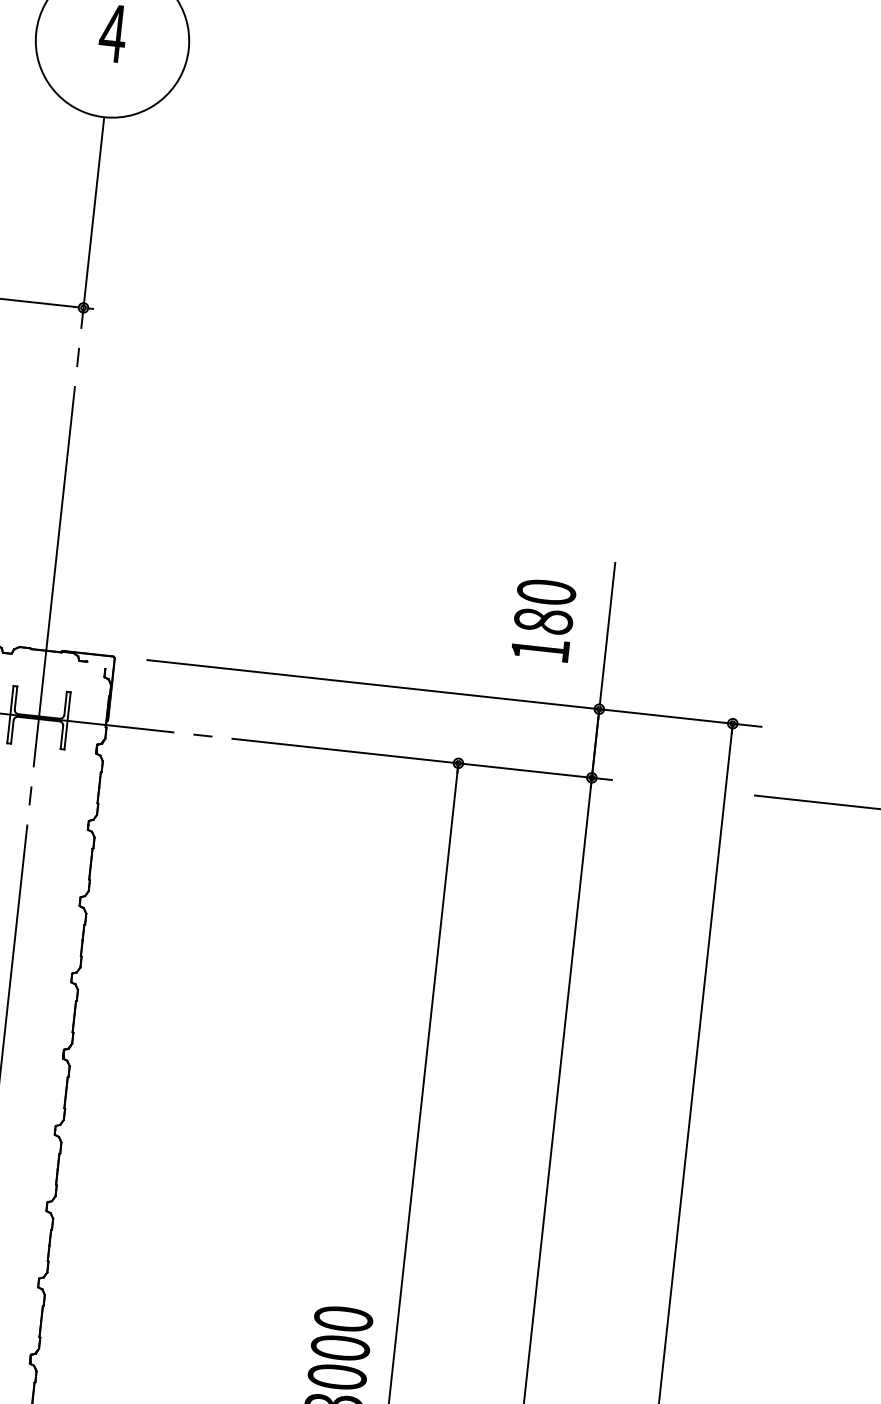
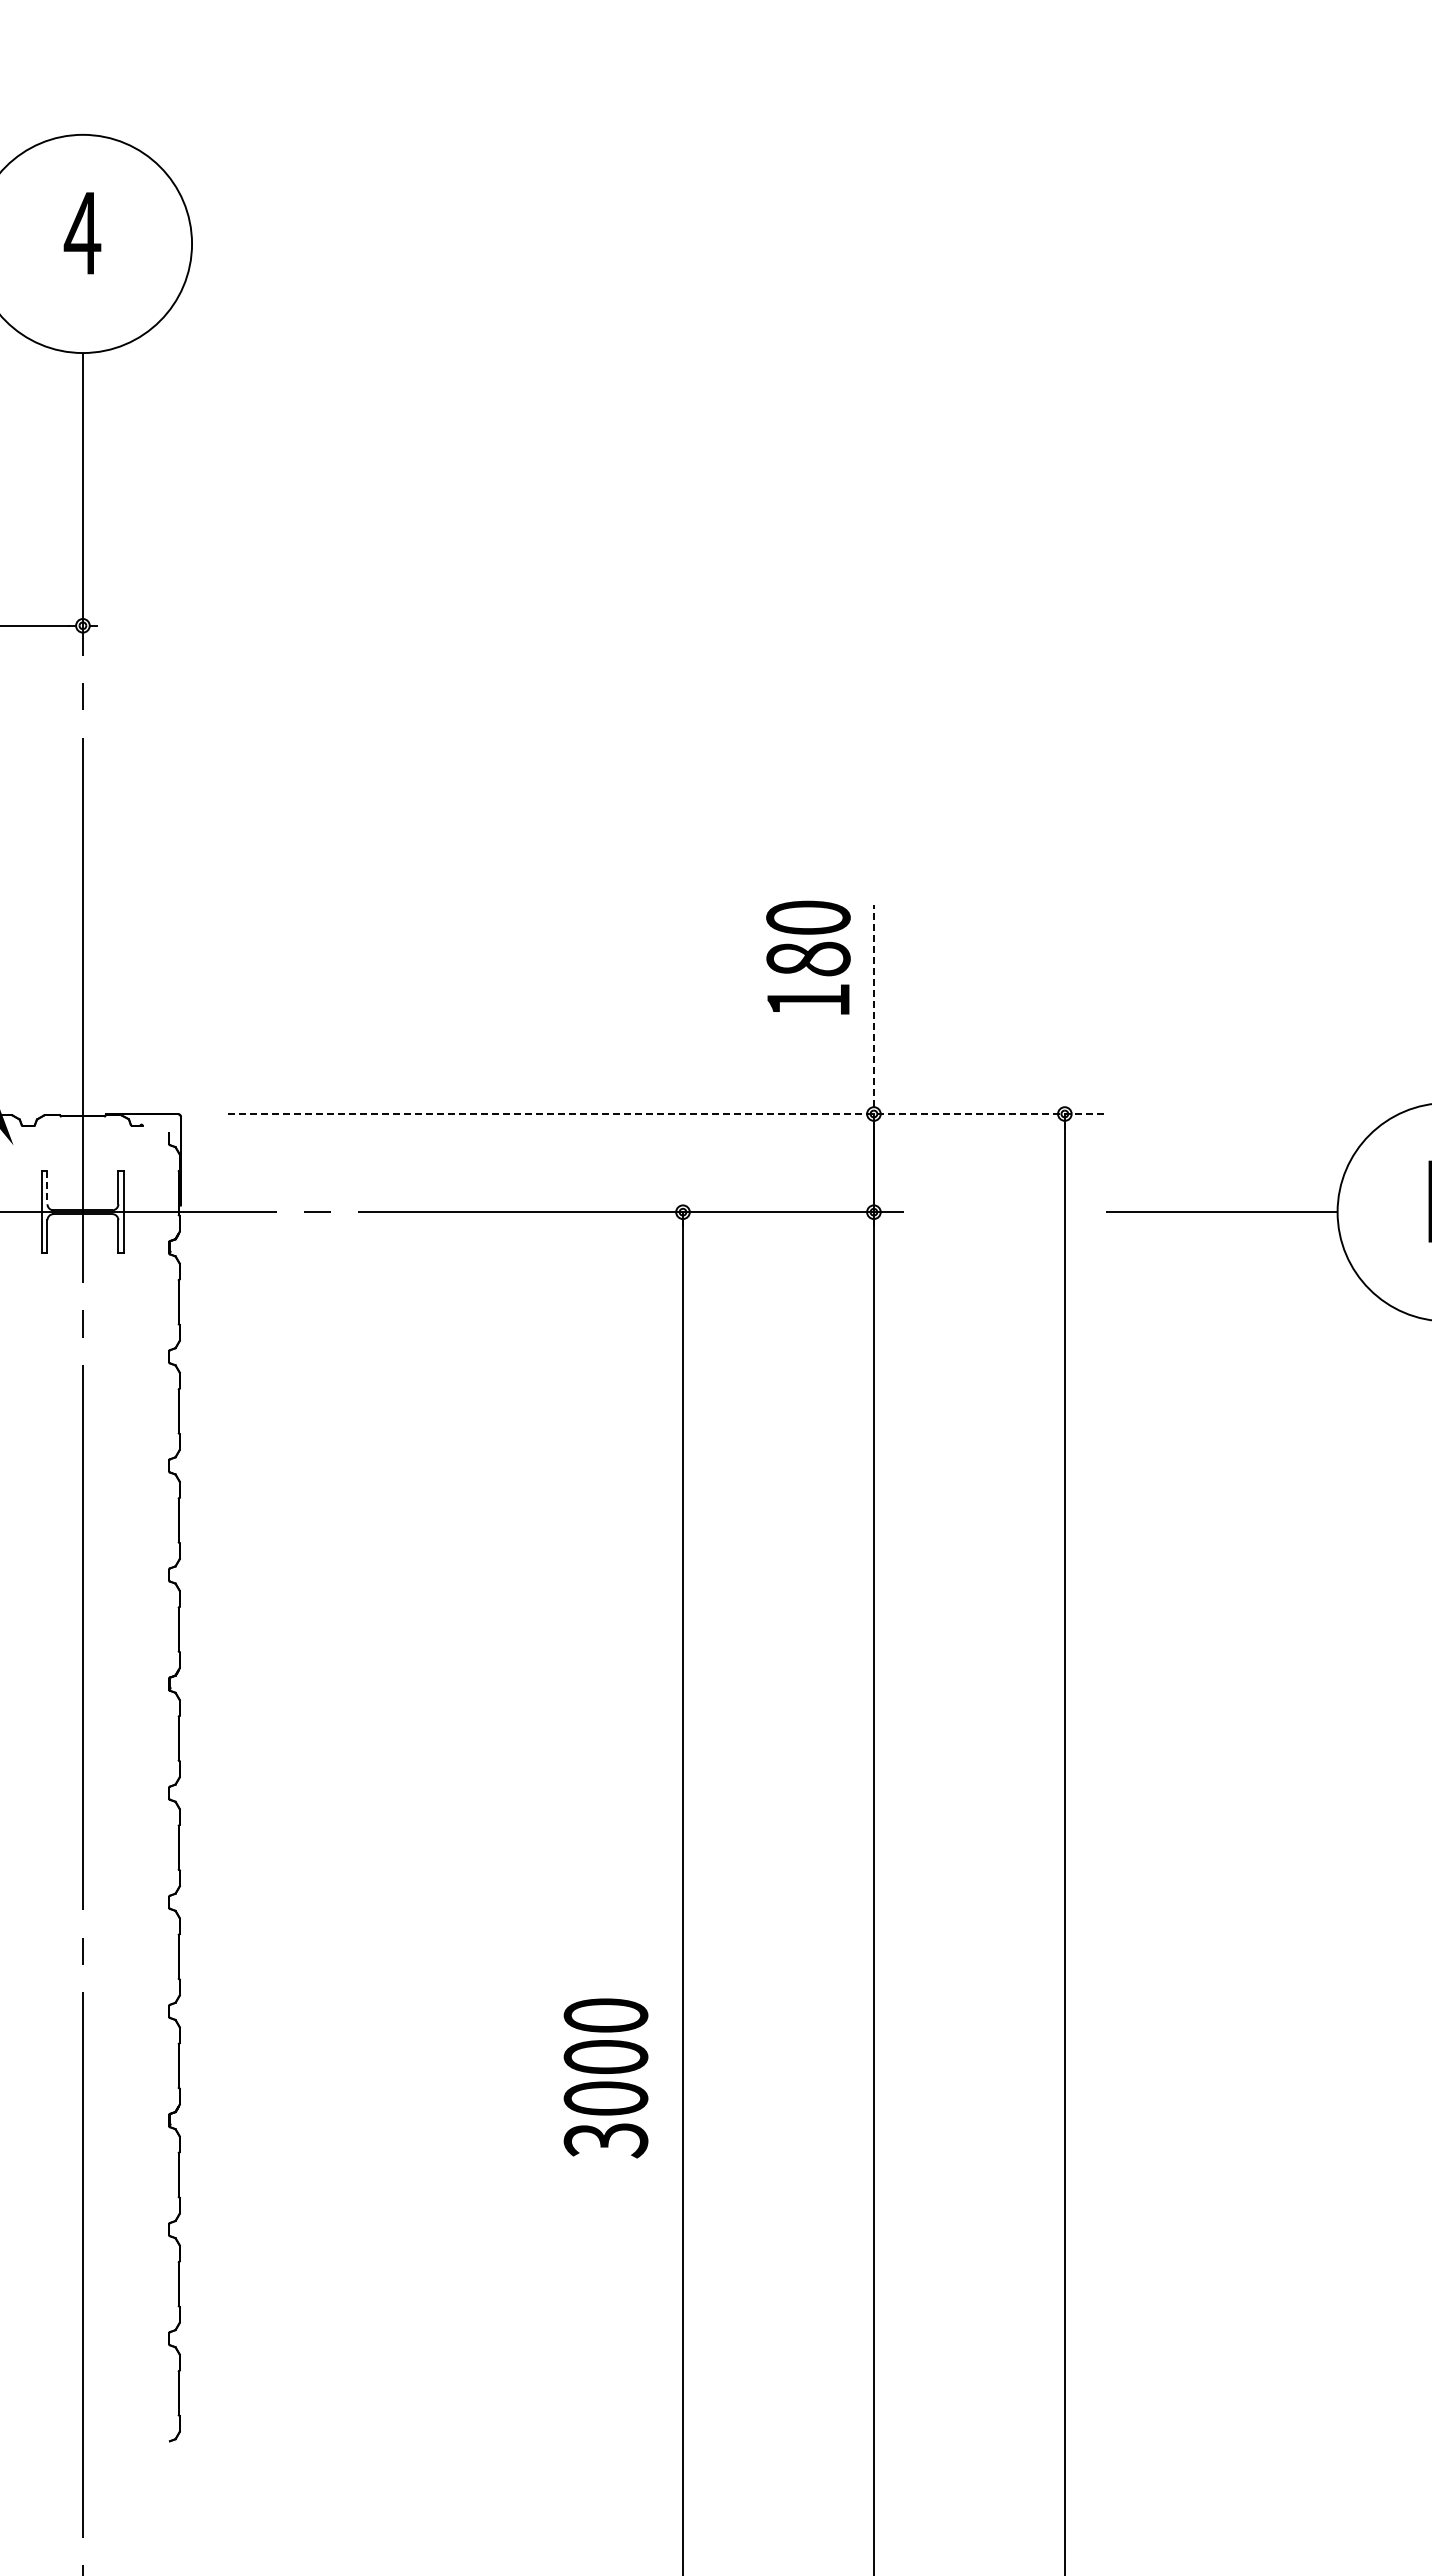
text: (543, 620) -> (808, 957), moved
line: (607, 633) -> (873, 1005), solid -> dashed
line: (455, 693) -> (667, 1114), solid -> dashed
line: (16, 697) -> (47, 1187), solid -> dashed

